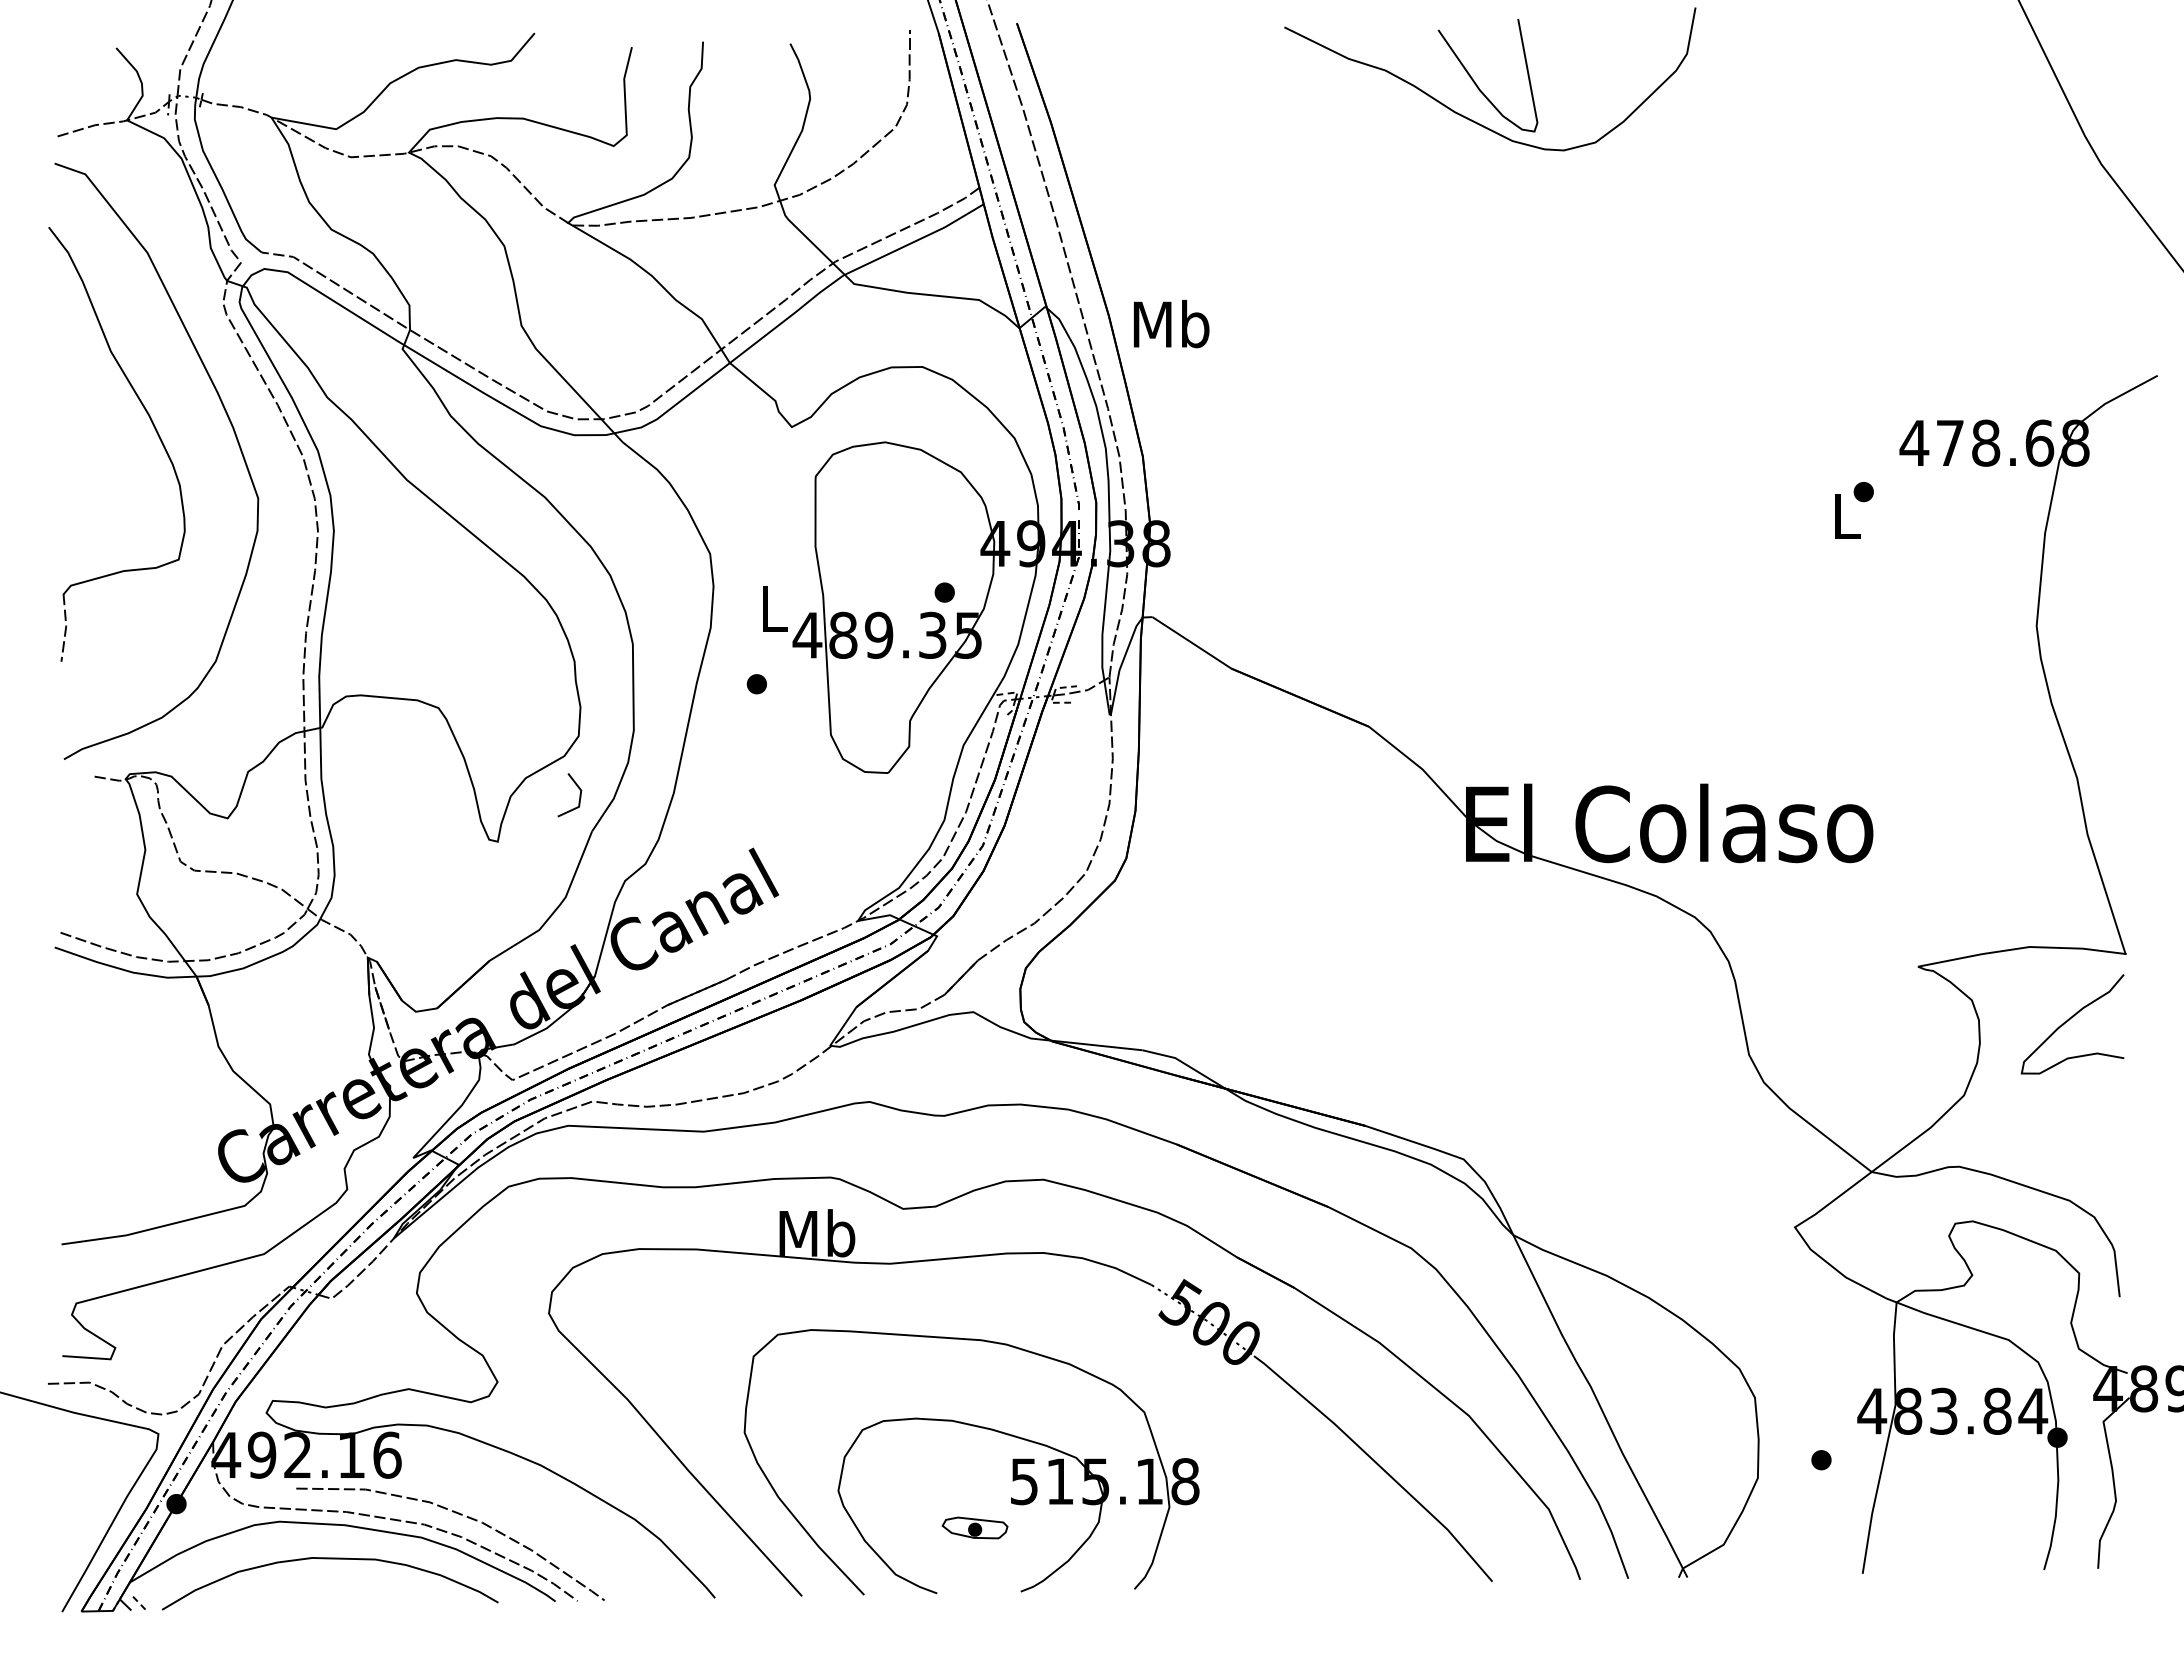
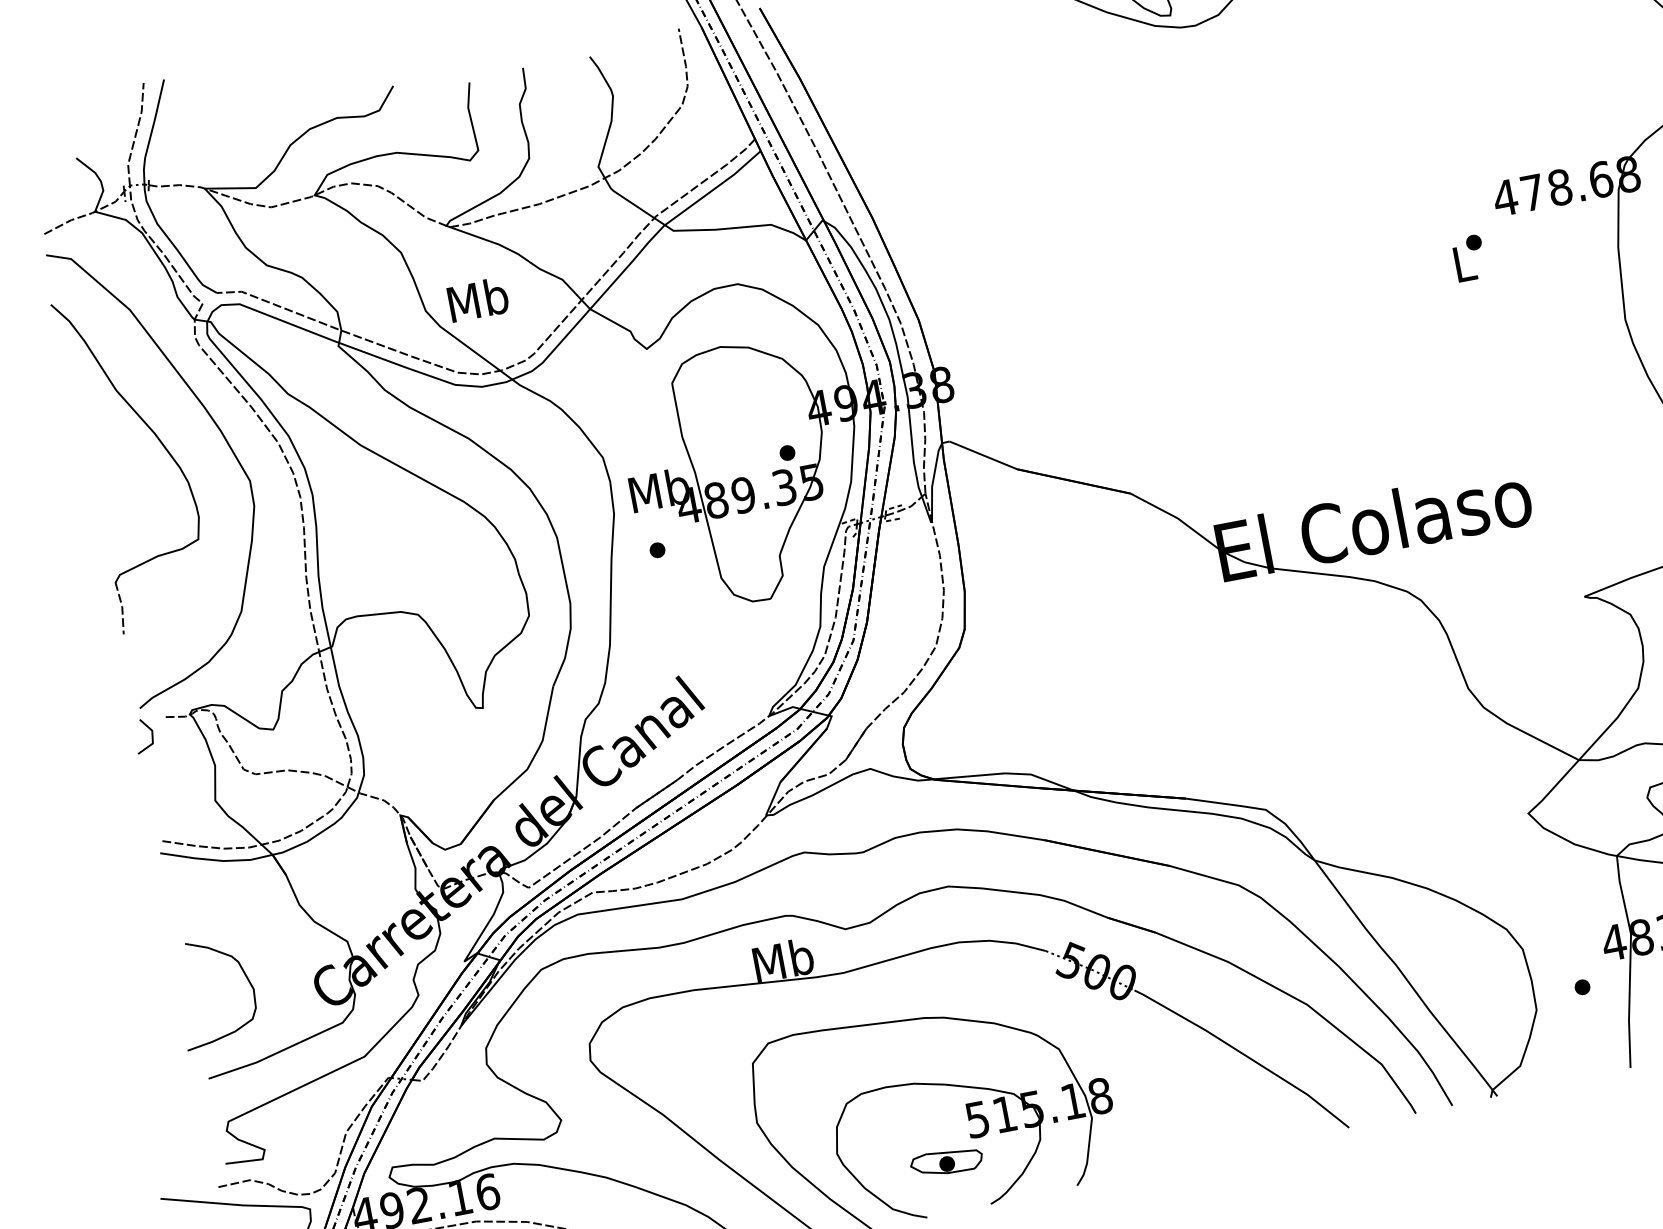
text: (1171, 324) -> (478, 300), moved
text: (773, 608) -> (659, 490), L -> Mb
line: (579, 795) -> (151, 734), moved
curve: (132, 1122) -> (244, 975), added
part: (974, 1527) -> (946, 1161), size x1.43

